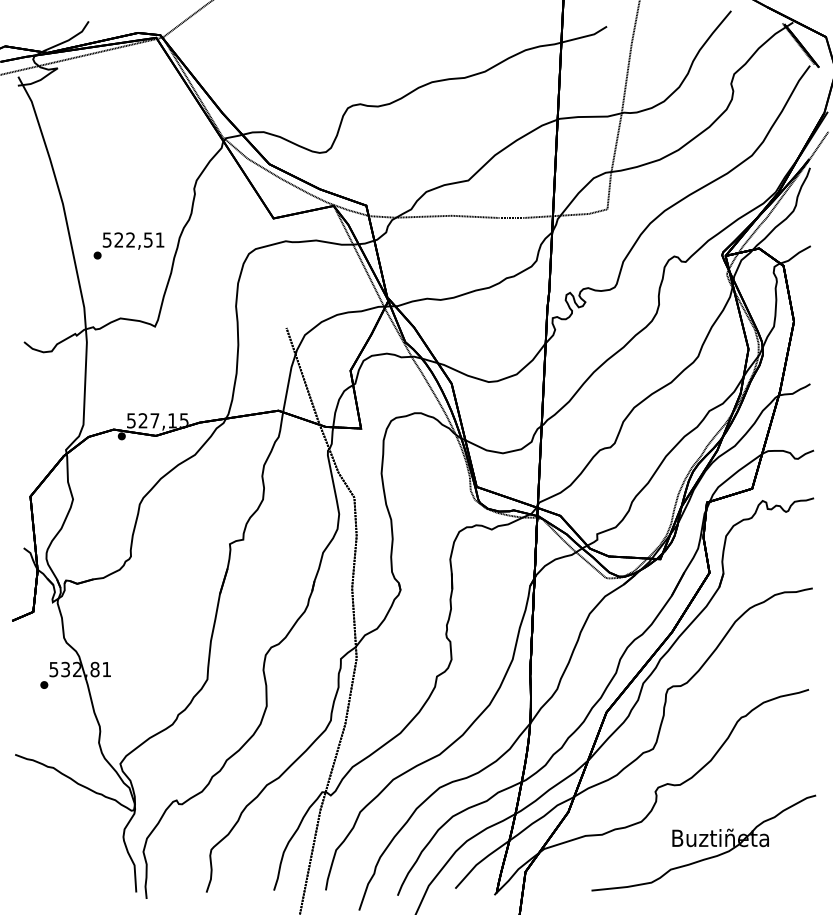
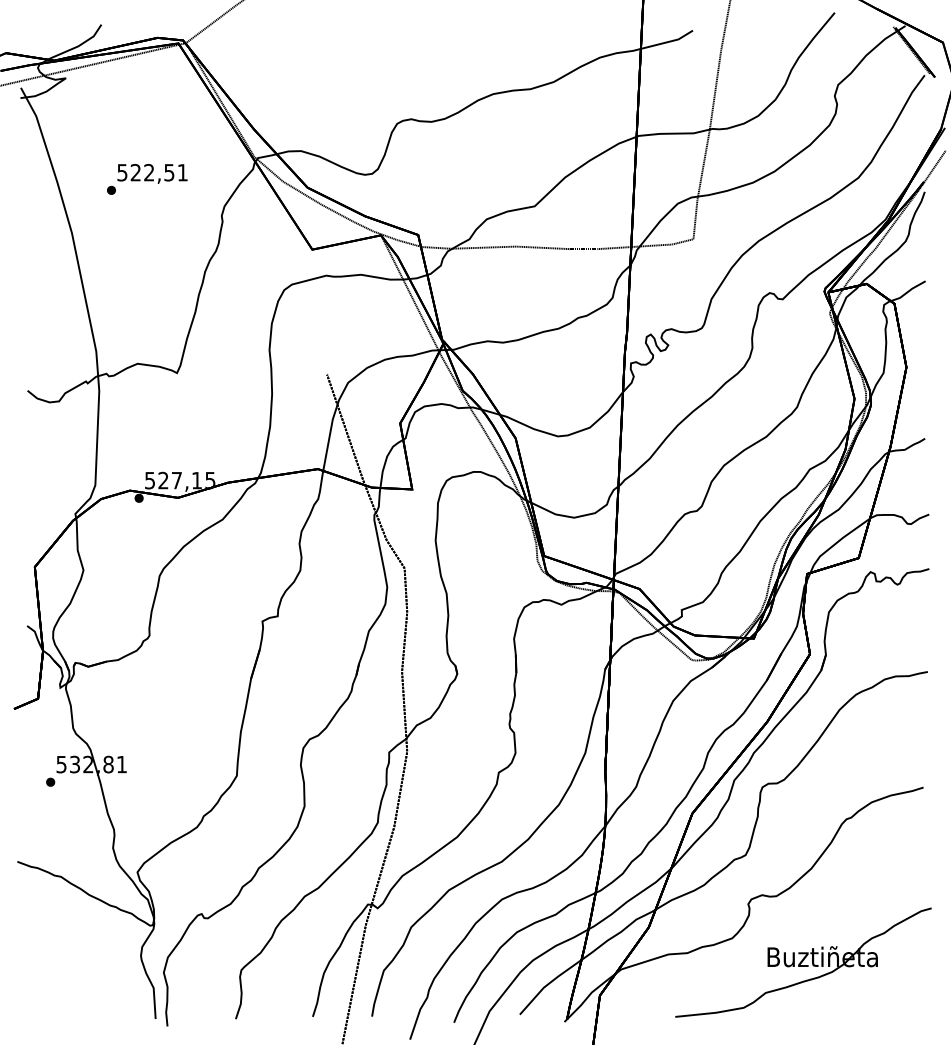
text: (128, 245) -> (146, 178), moved

